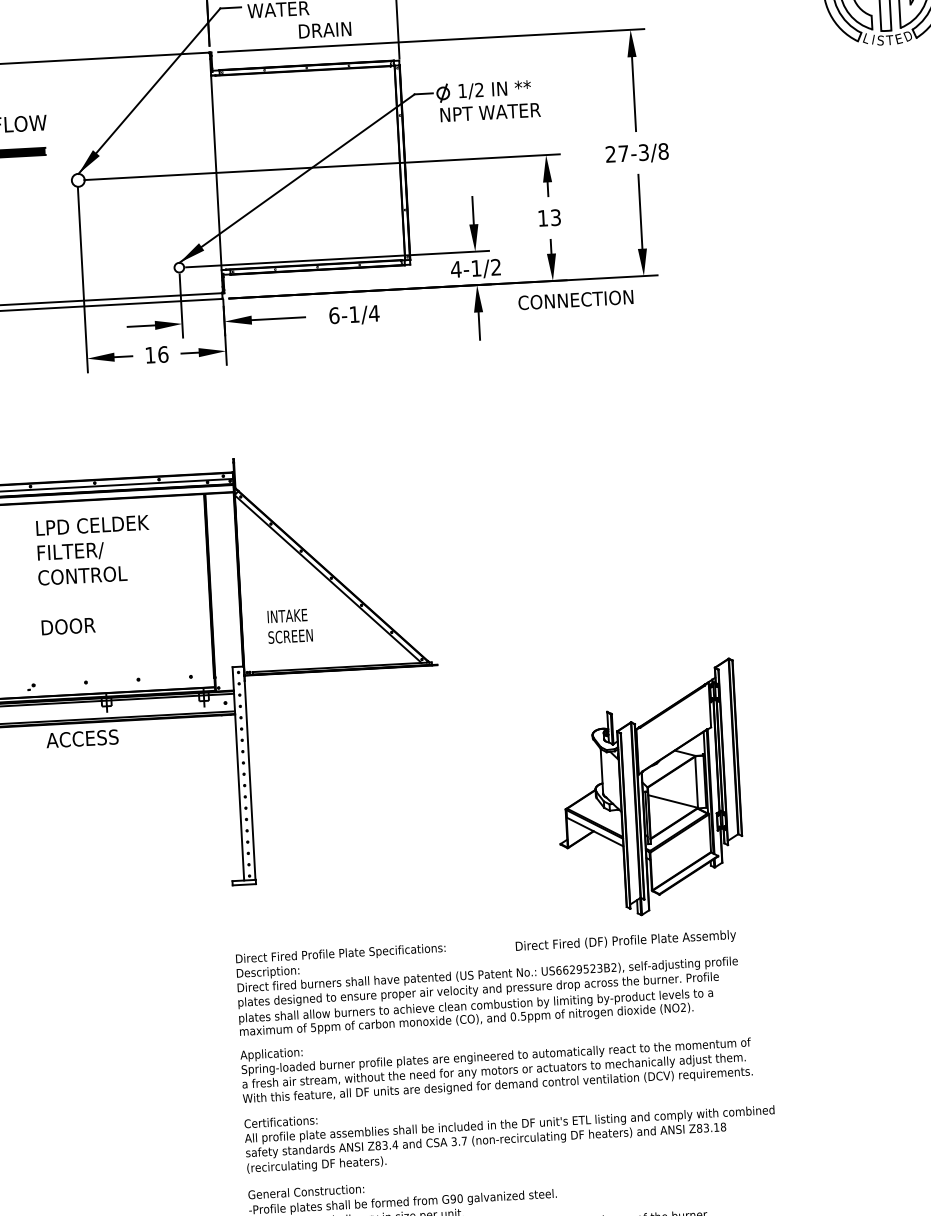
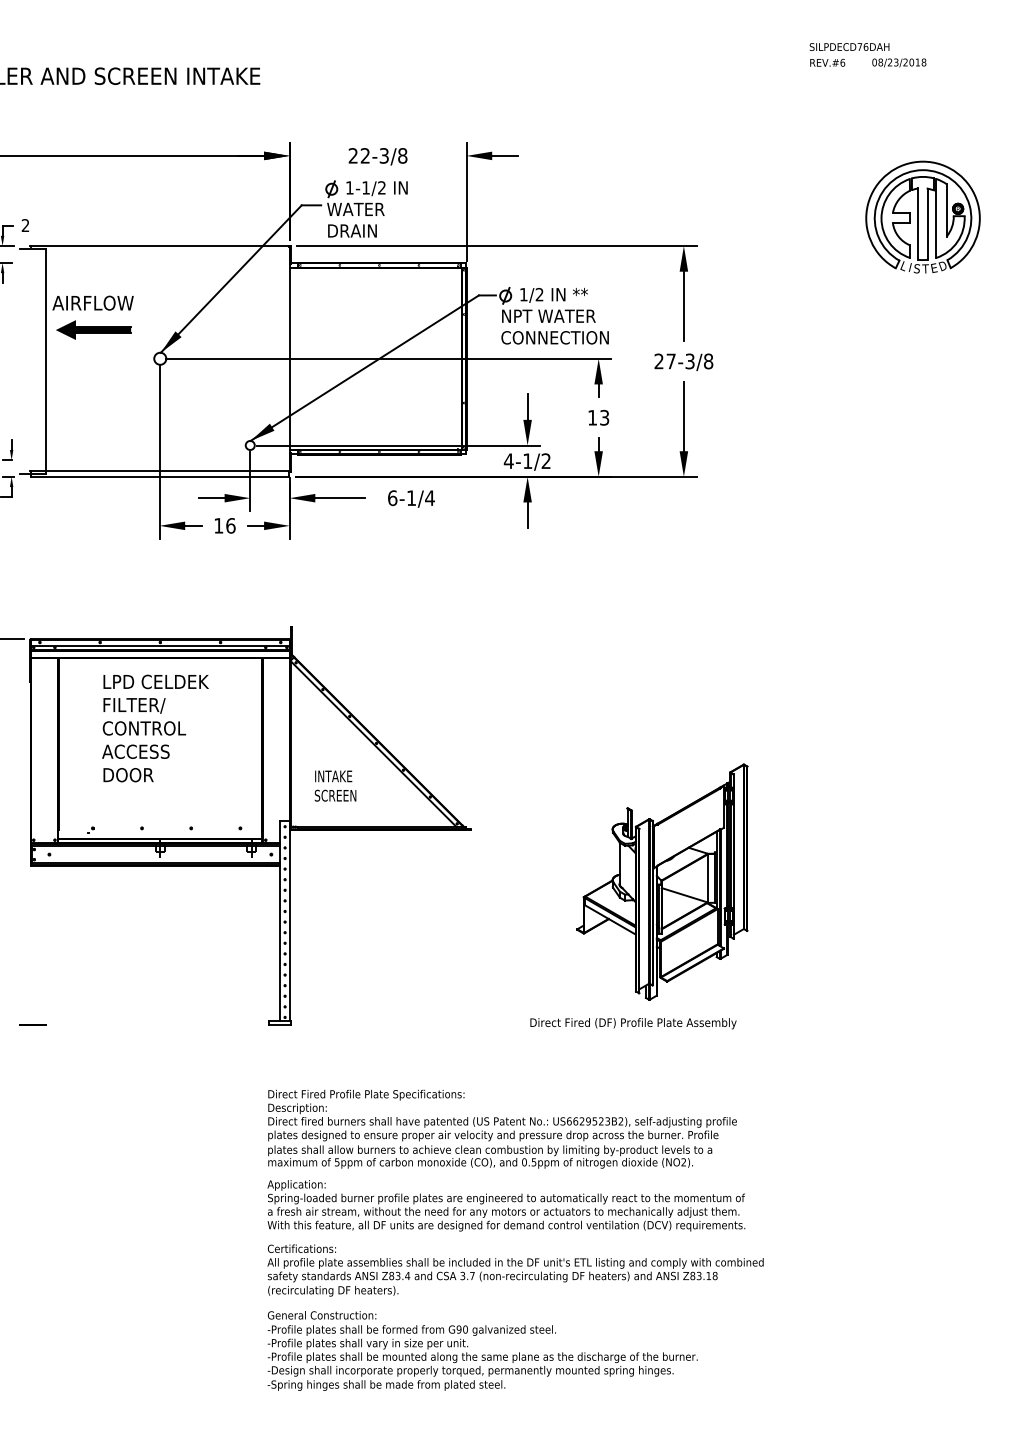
text: (325, 29) -> (352, 230), moved
text: (575, 299) -> (554, 337), moved
text: (82, 738) -> (135, 751), moved
part: (625, 805) -> (639, 896), moved

